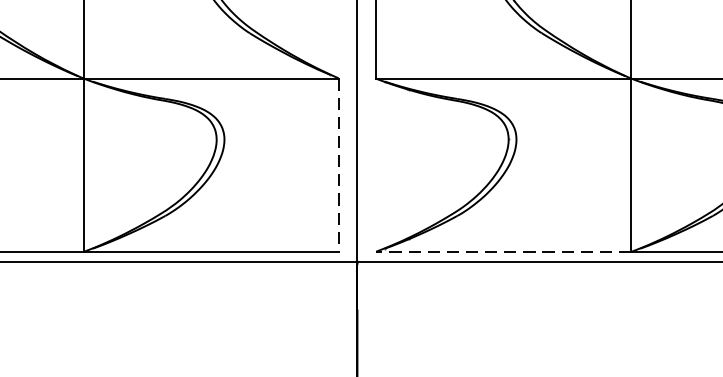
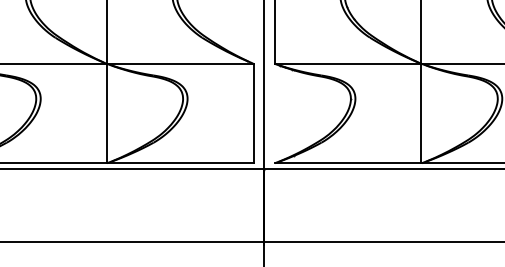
line: (339, 165) -> (253, 113), dashed -> solid
line: (502, 252) -> (347, 163), dashed -> solid

